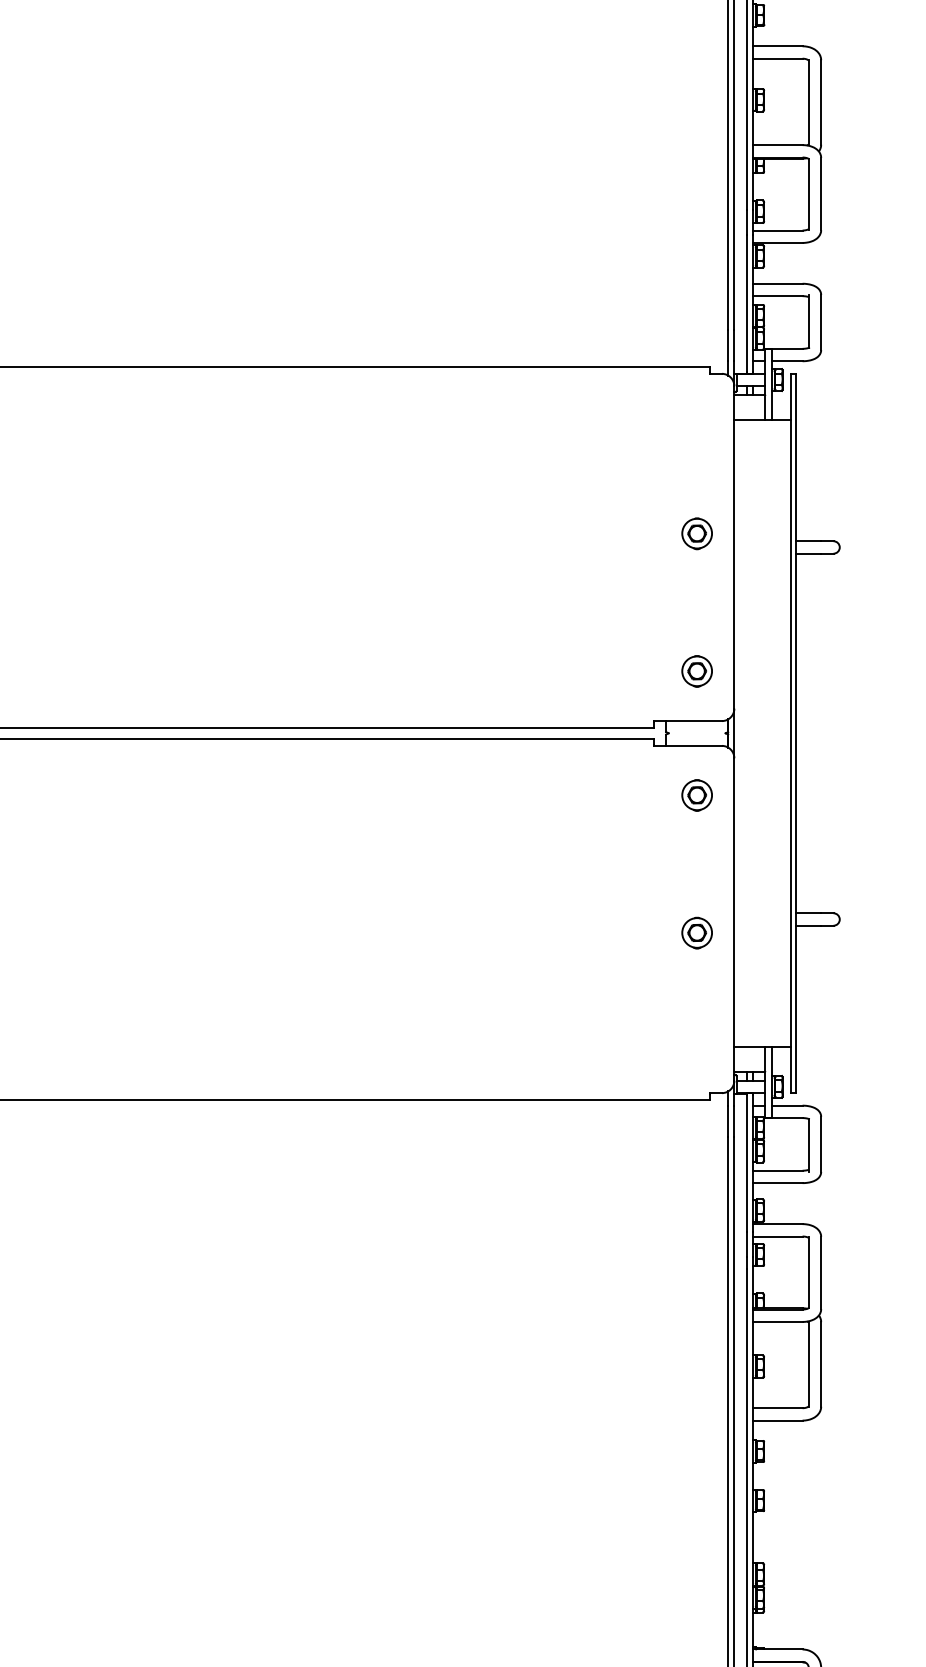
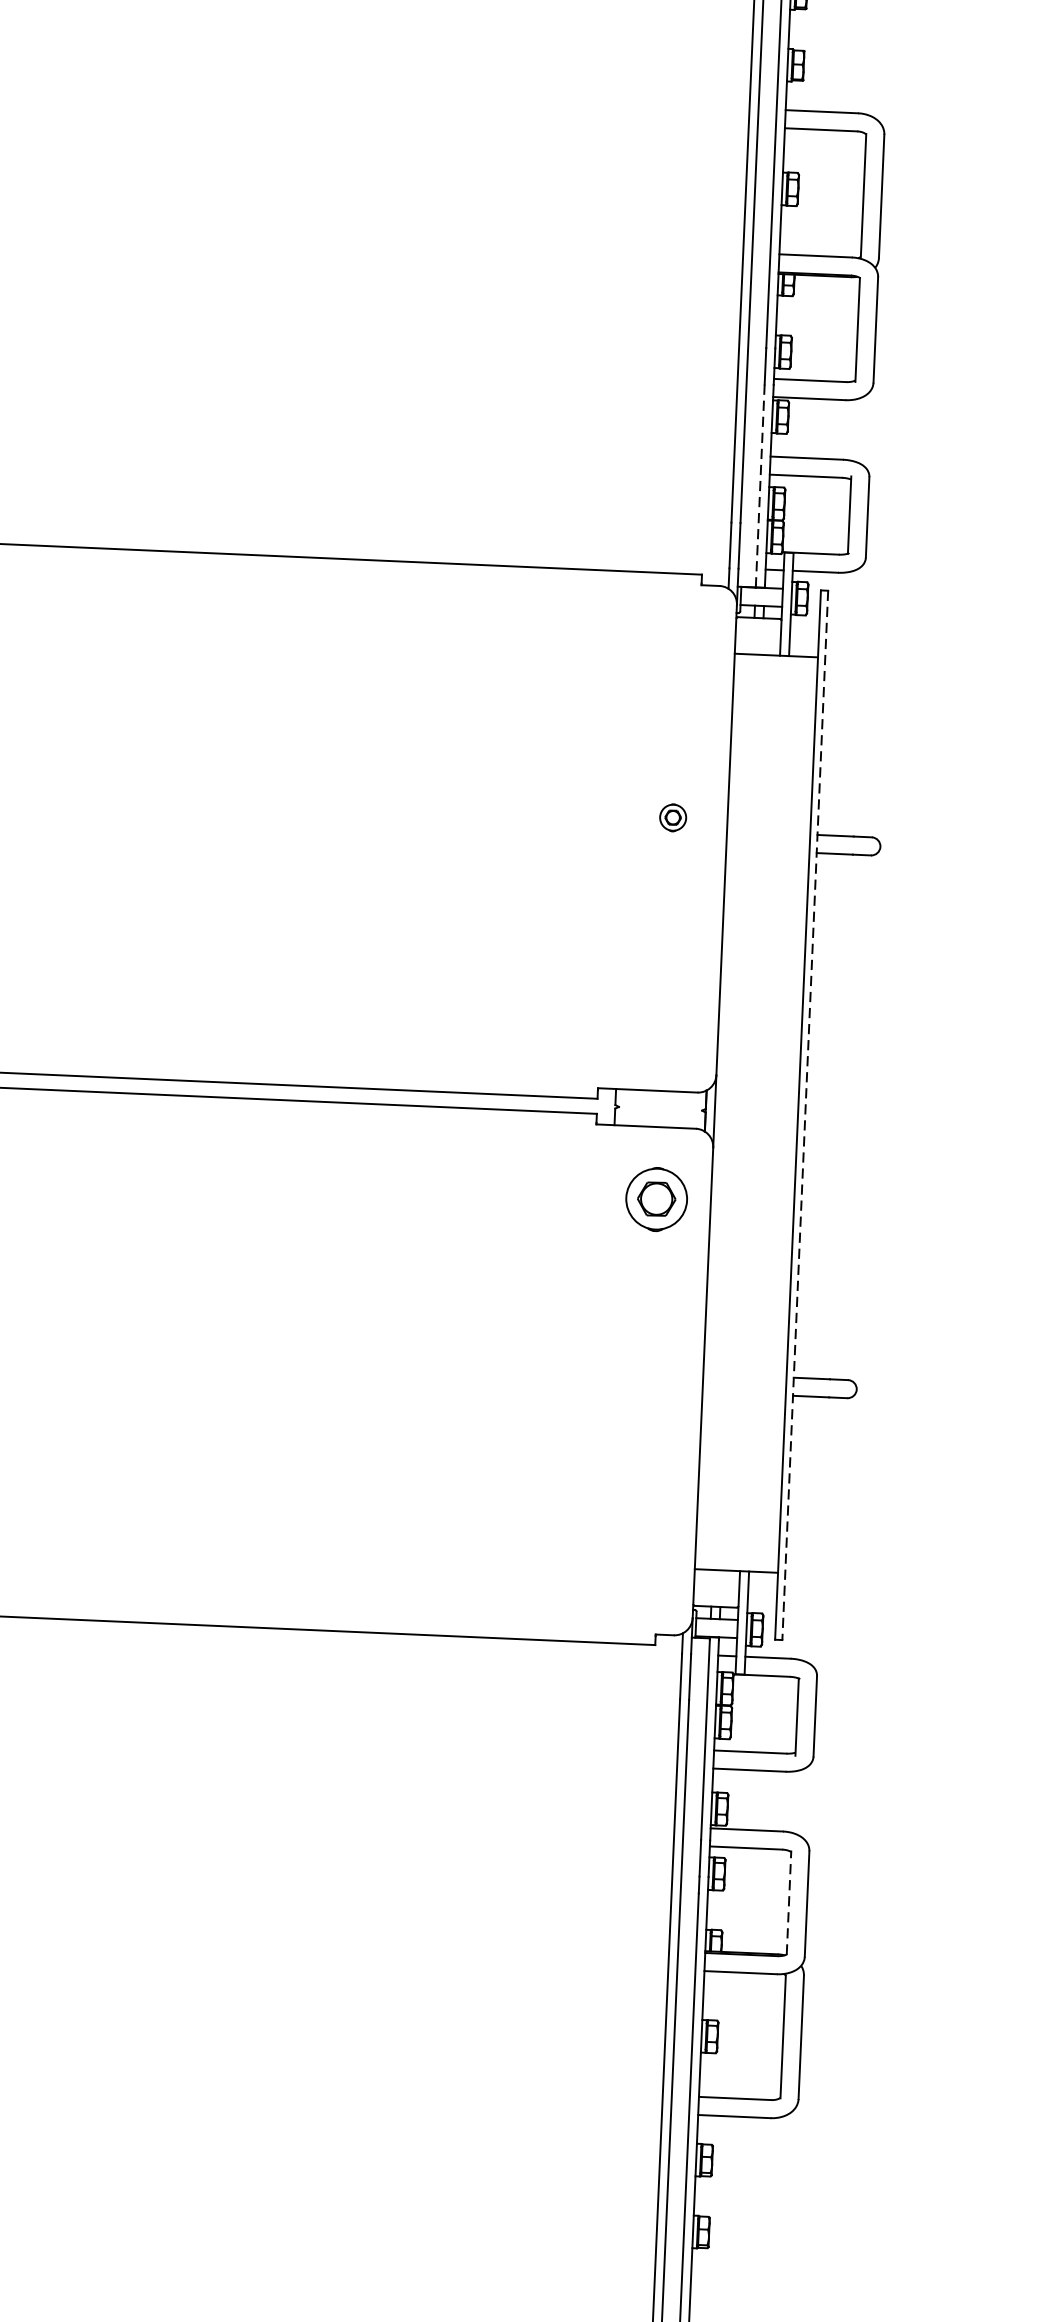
line: (746, 303) -> (759, 484), solid -> dashed
part: (696, 533) -> (672, 817), size x0.6
part: (696, 671) -> (663, 1018), removed
line: (796, 733) -> (805, 1115), solid -> dashed
part: (696, 795) -> (655, 1199), size x1.4
part: (696, 932) -> (646, 1399), removed
line: (808, 1272) -> (788, 1902), solid -> dashed

